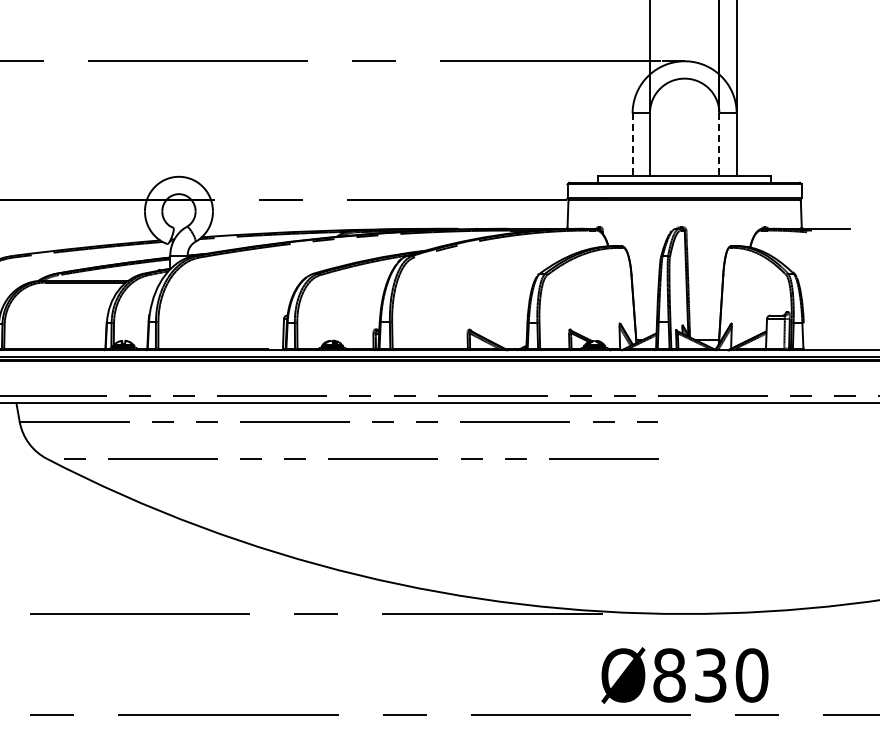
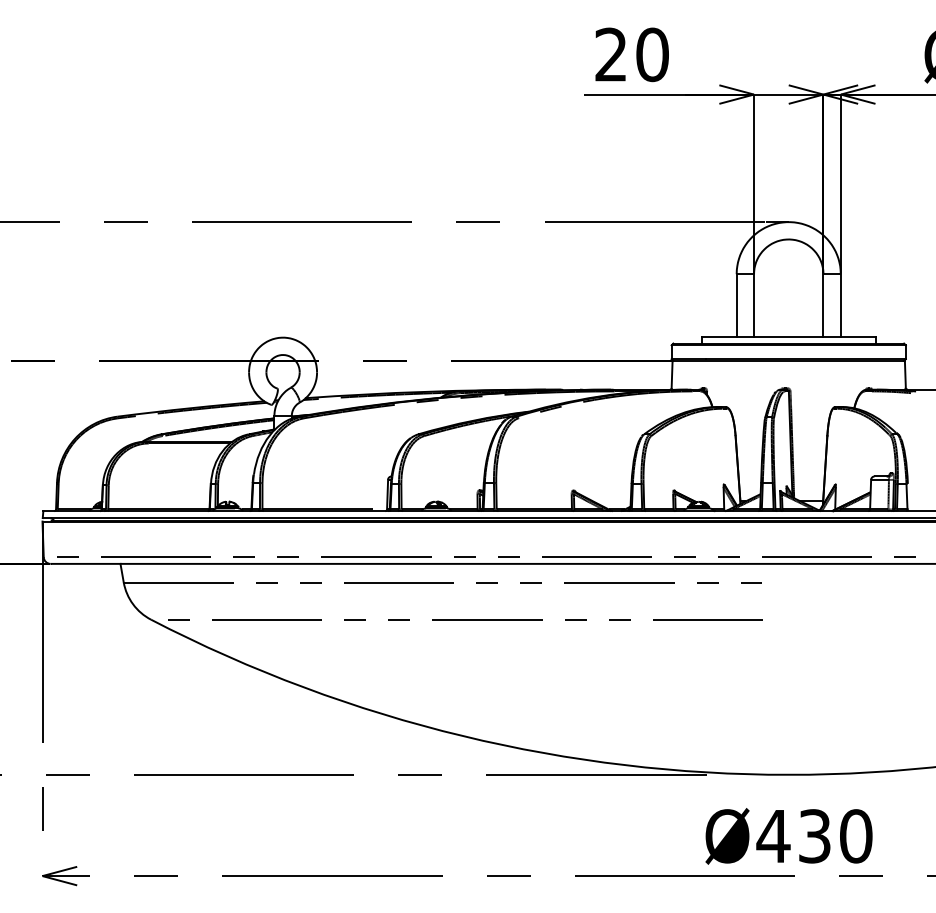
line: (632, 144) -> (736, 305), dashed -> solid
line: (719, 144) -> (823, 305), dashed -> solid
text: (669, 675) -> (773, 836), Ø830 -> Ø430

